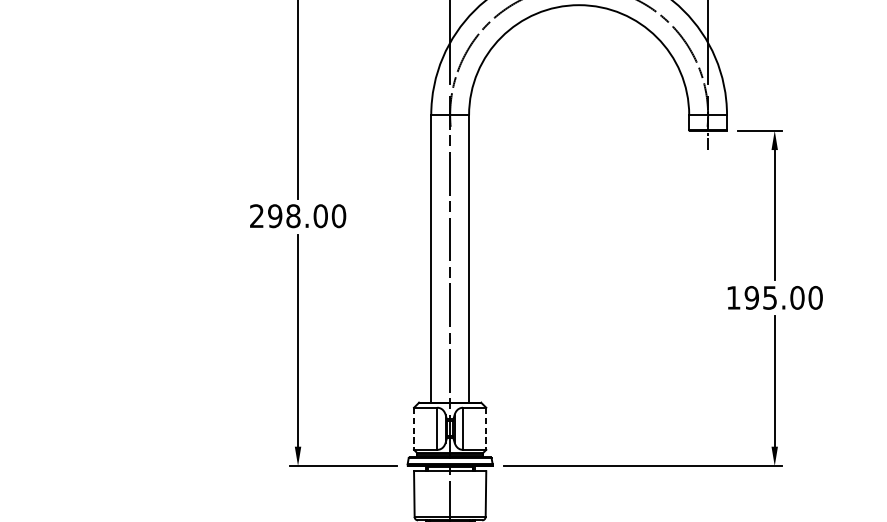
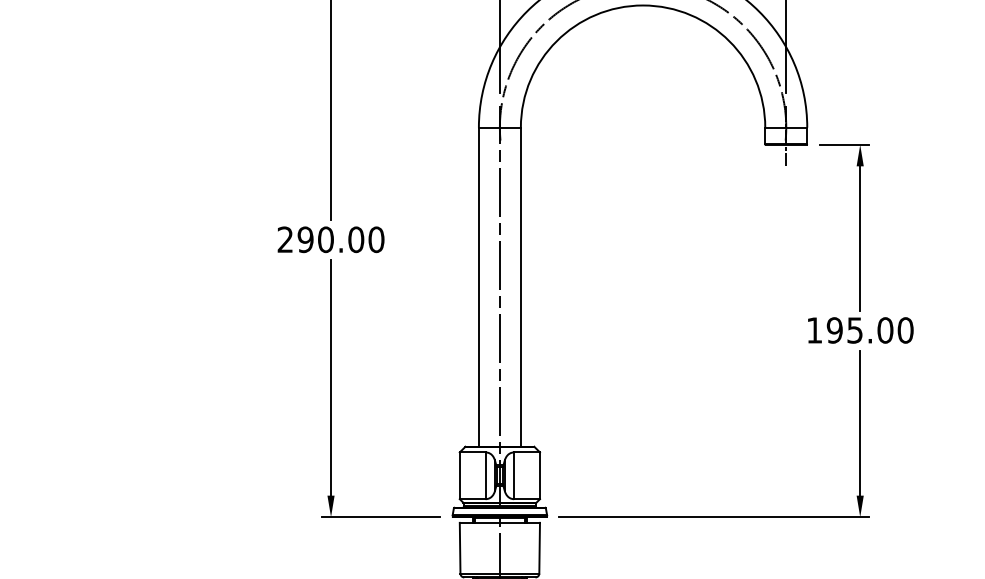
text: (293, 215) -> (325, 239), 298.00 -> 290.00
line: (413, 429) -> (459, 476), dashed -> solid
line: (485, 429) -> (539, 476), dashed -> solid

